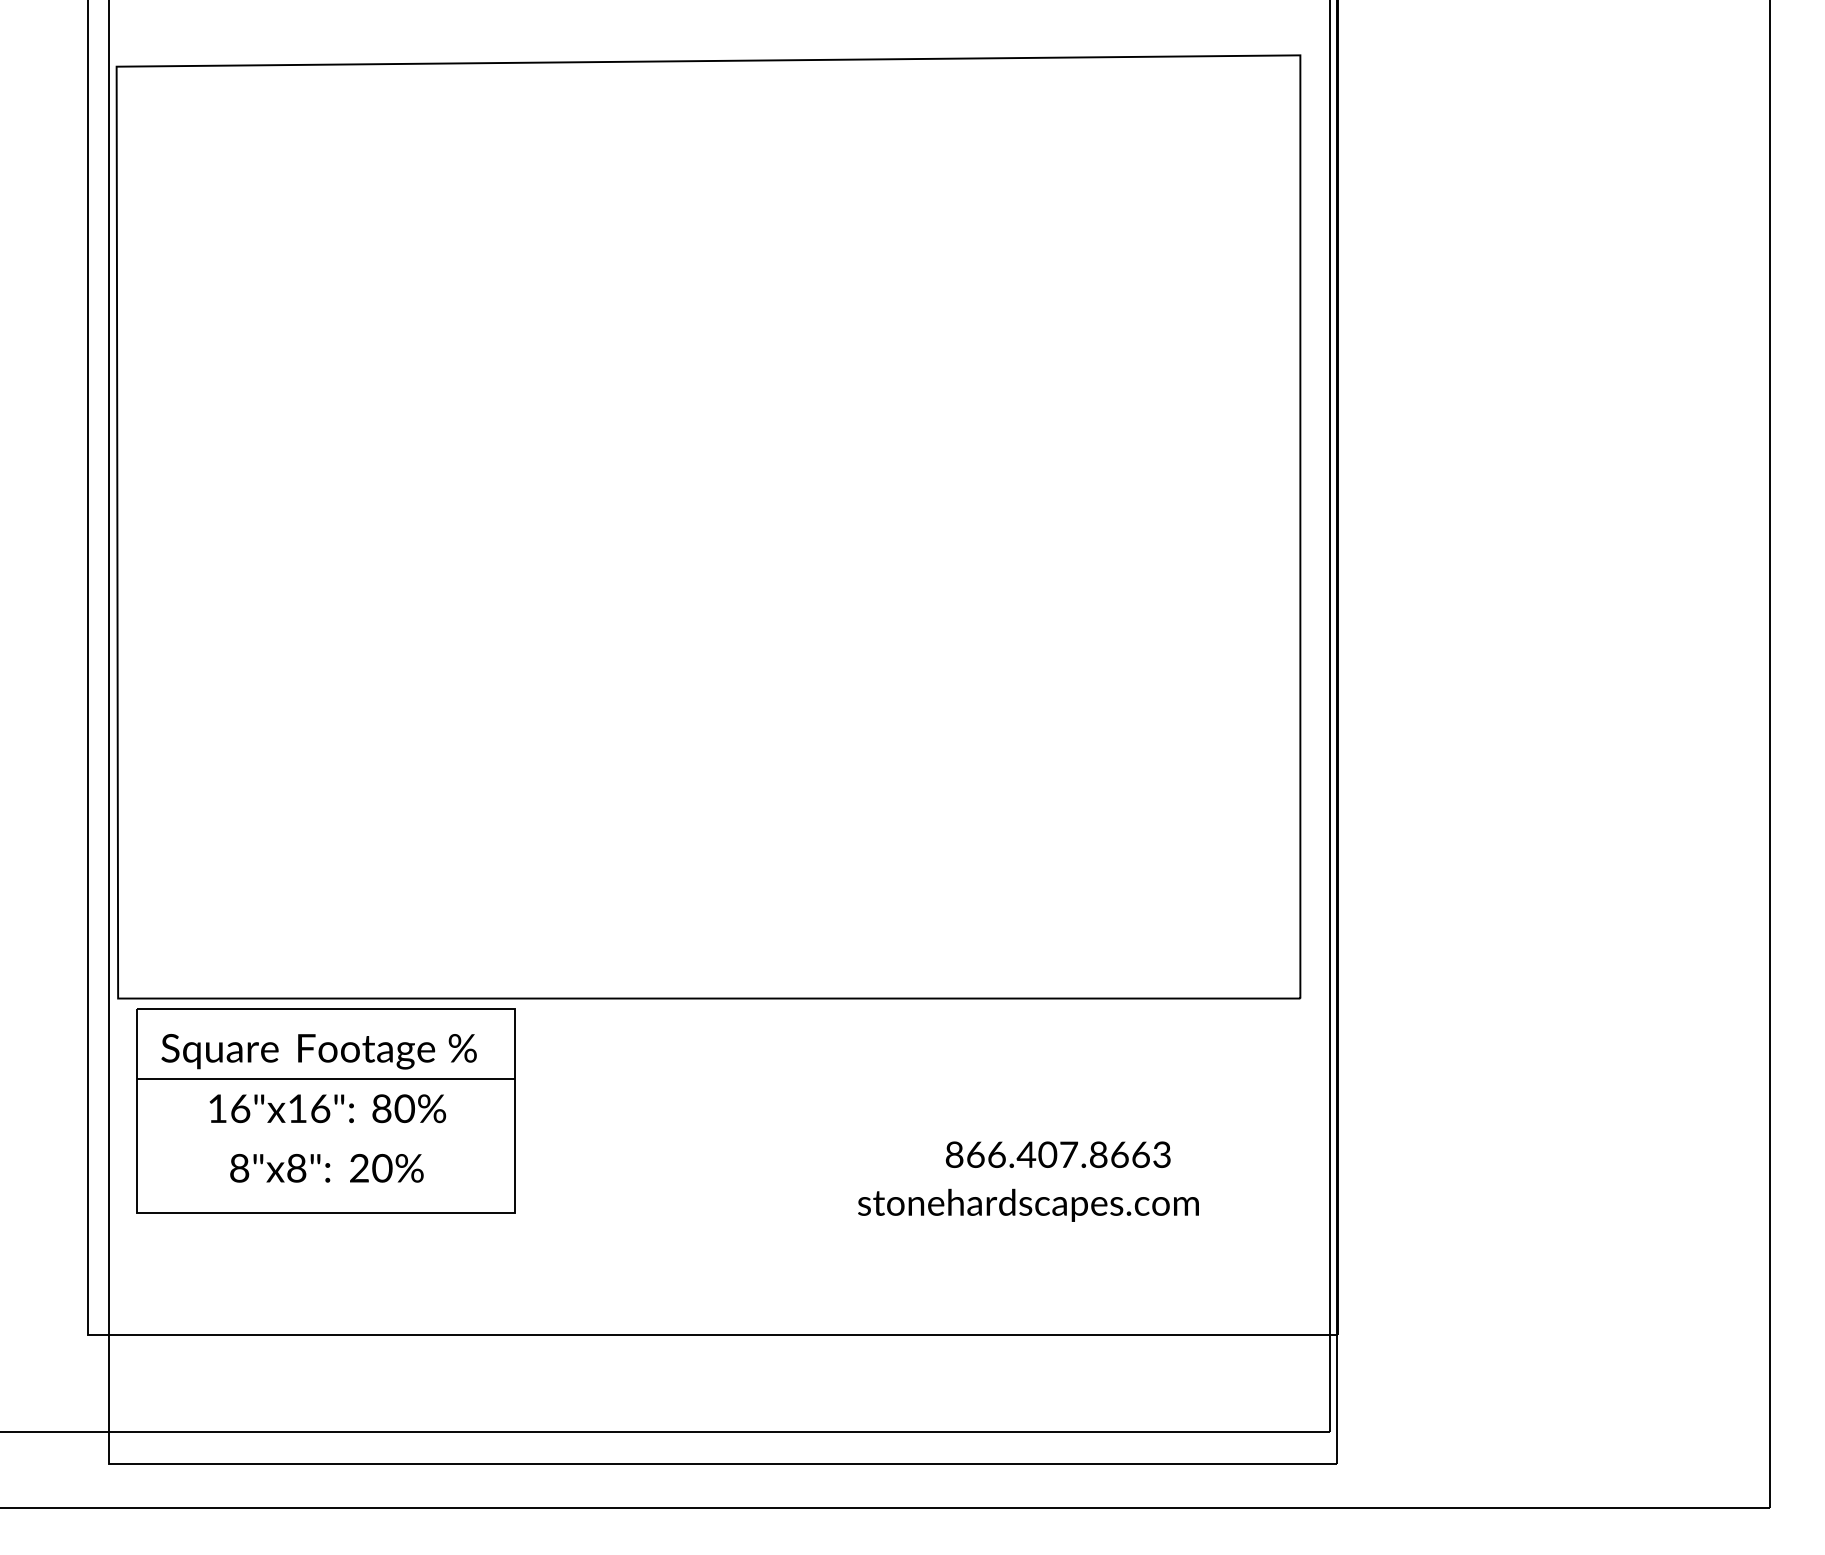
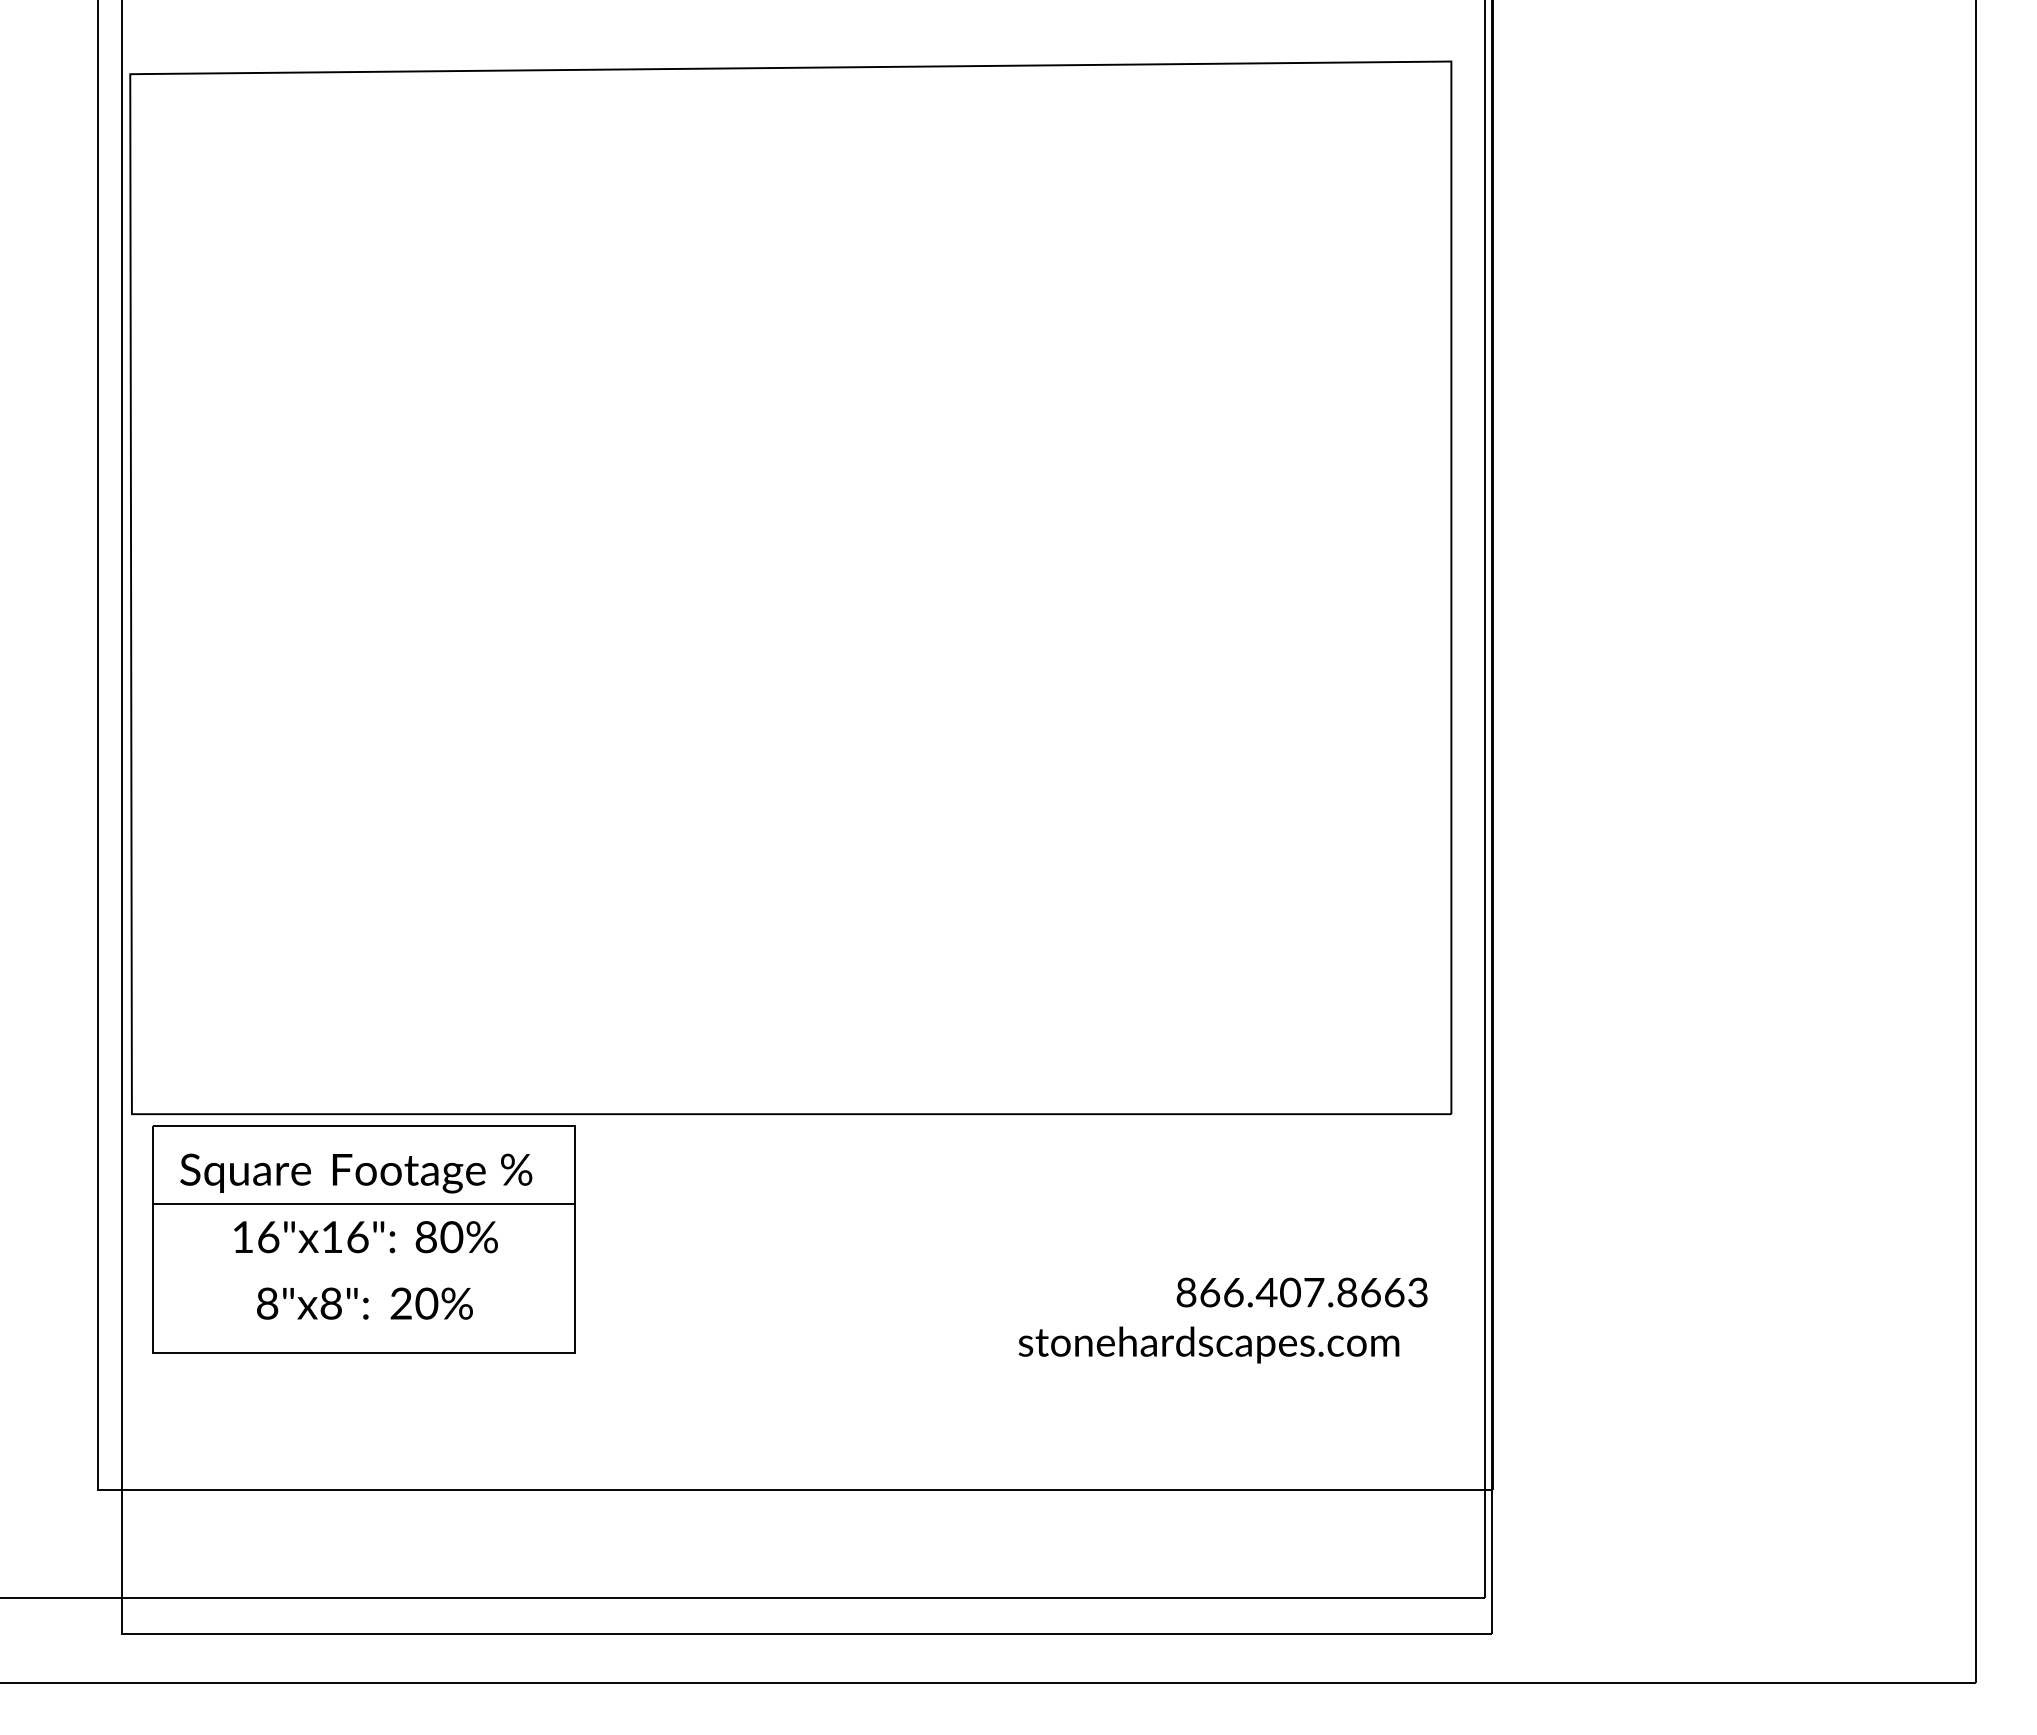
text: (1057, 1154) -> (1301, 1292), moved
text: (1028, 1204) -> (1208, 1344), moved

